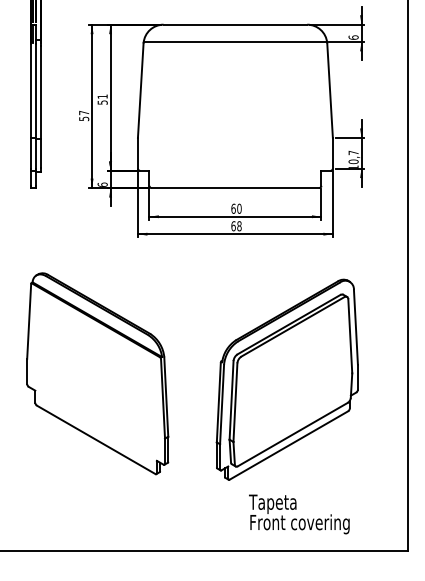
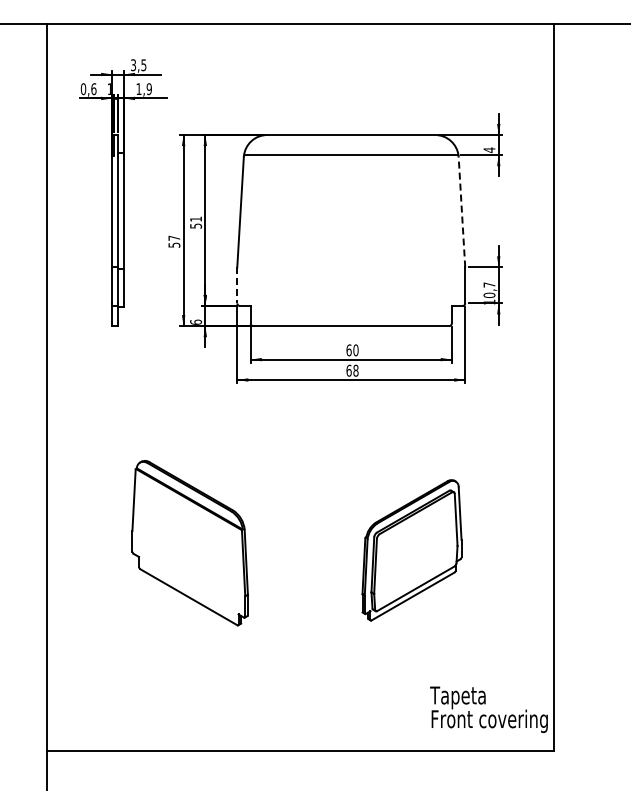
text: (353, 37) -> (489, 149), 6 -> 4
line: (329, 90) -> (461, 211), solid -> dashed
line: (138, 153) -> (237, 285), solid -> dashed
part: (97, 373) -> (189, 542), size x0.7
part: (286, 379) -> (411, 550), size x0.6
text: (298, 514) -> (488, 709), moved

